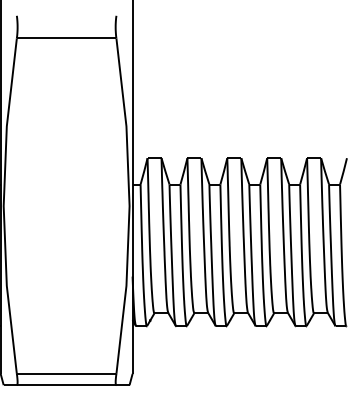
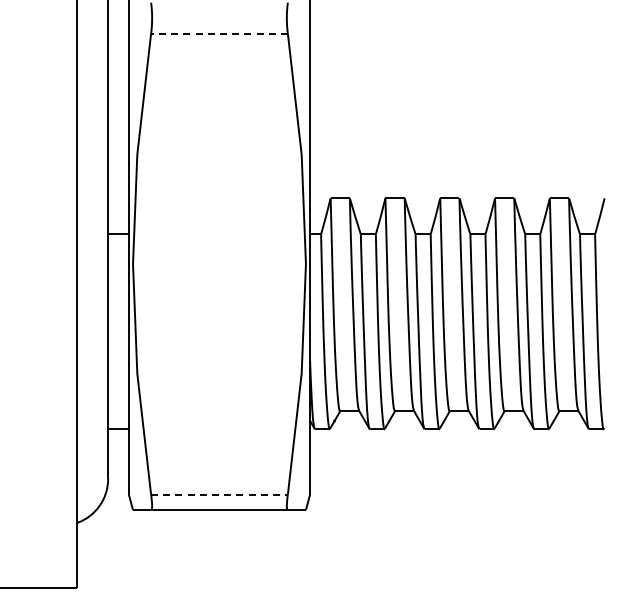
line: (65, 38) -> (218, 33), solid -> dashed
line: (66, 373) -> (219, 494), solid -> dashed

